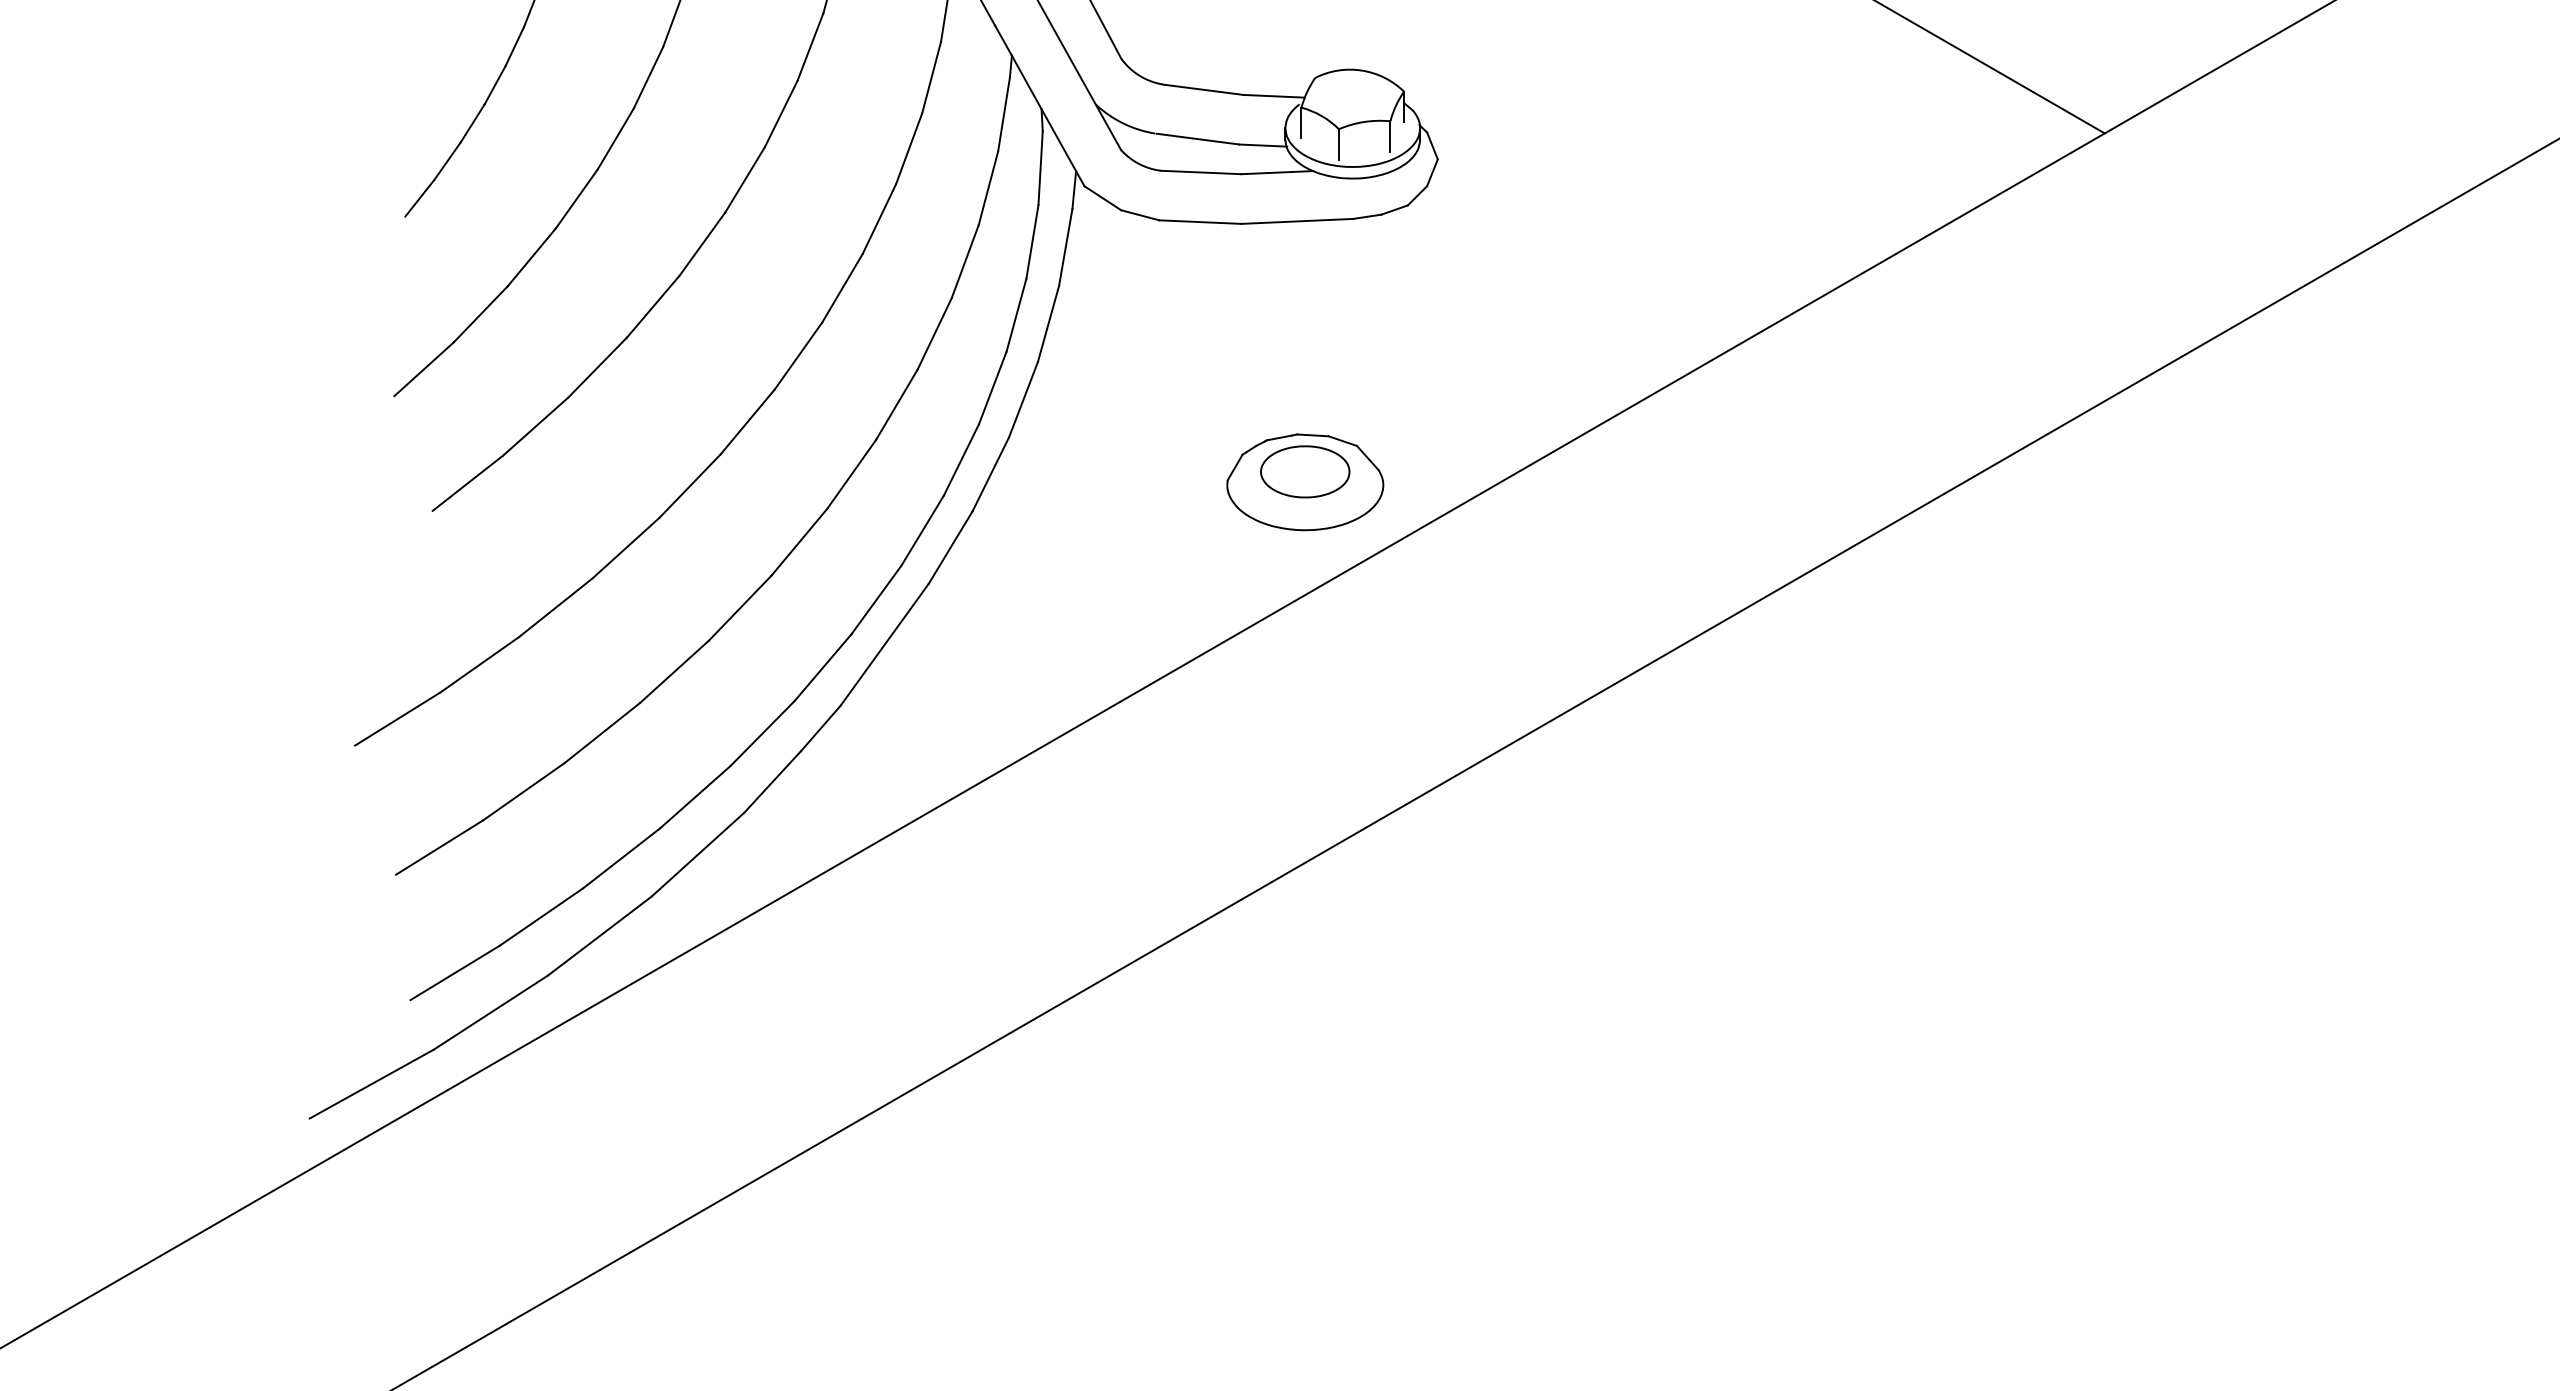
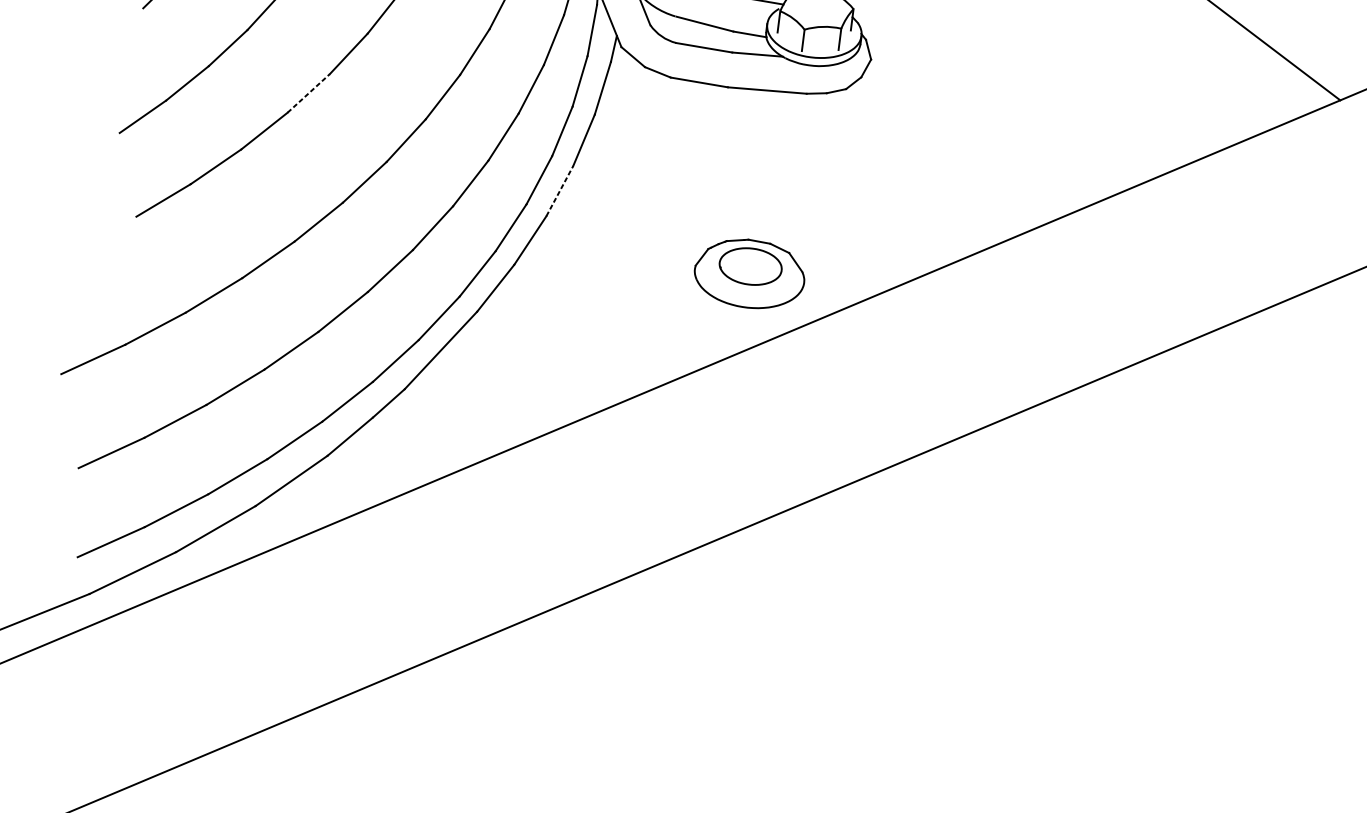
line: (653, 306) -> (309, 93), solid -> dashed
line: (1023, 399) -> (559, 190), solid -> dashed

